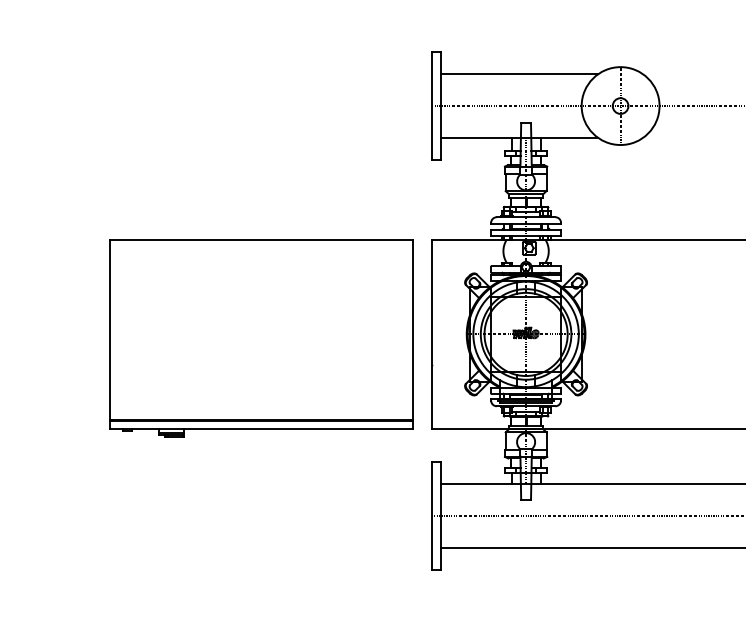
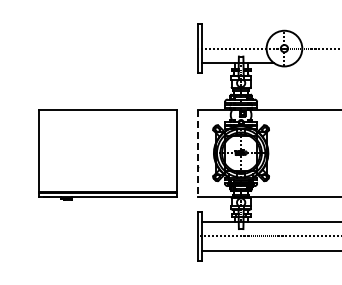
line: (518, 75) -> (237, 34), removed
line: (430, 335) -> (197, 153), solid -> dashed
part: (260, 337) -> (107, 154), moved

